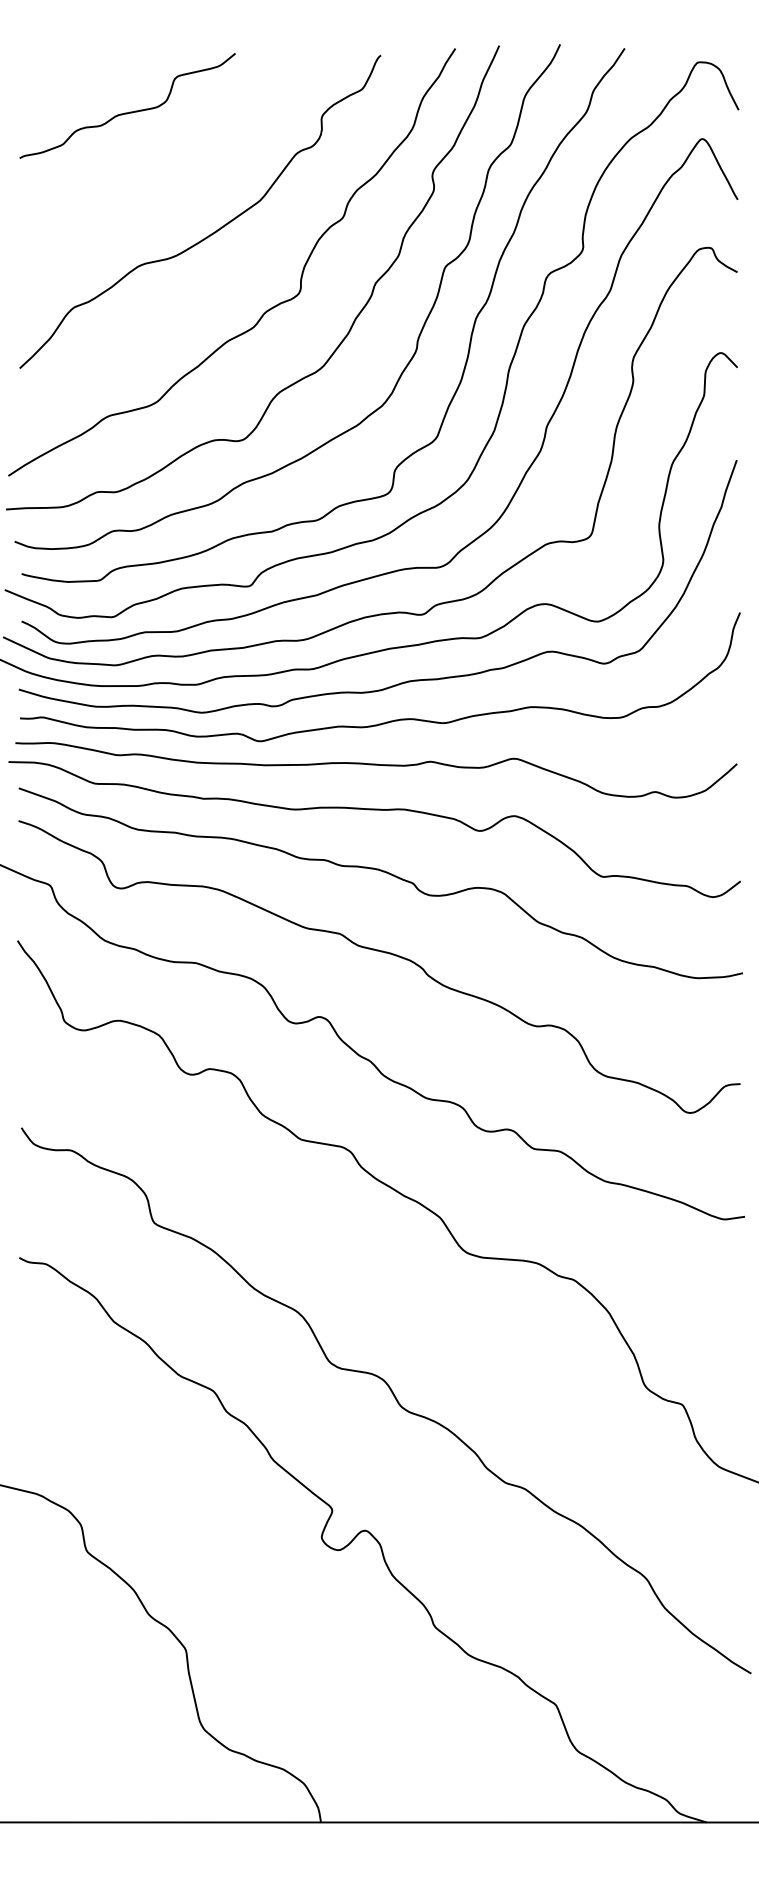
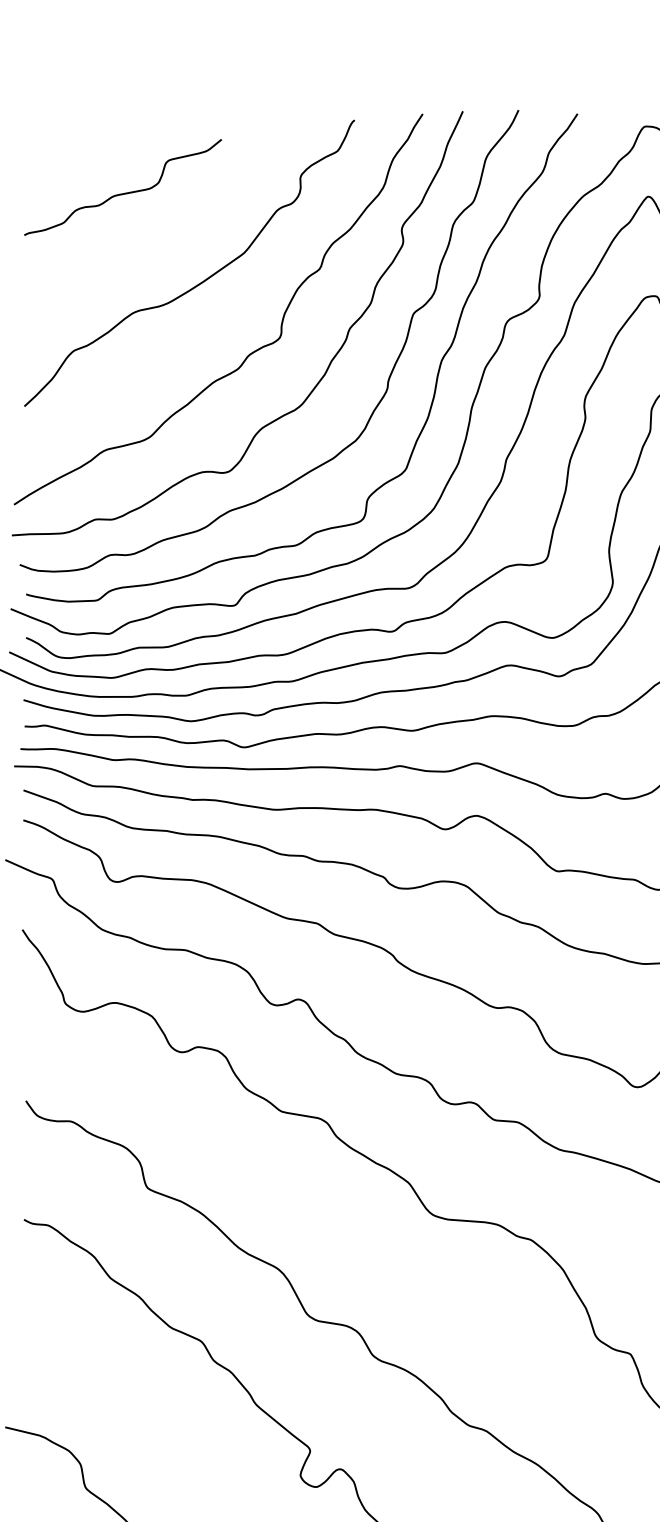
curve: (129, 111) -> (124, 192), moved

